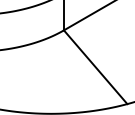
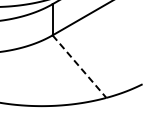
line: (95, 68) -> (79, 67), solid -> dashed

